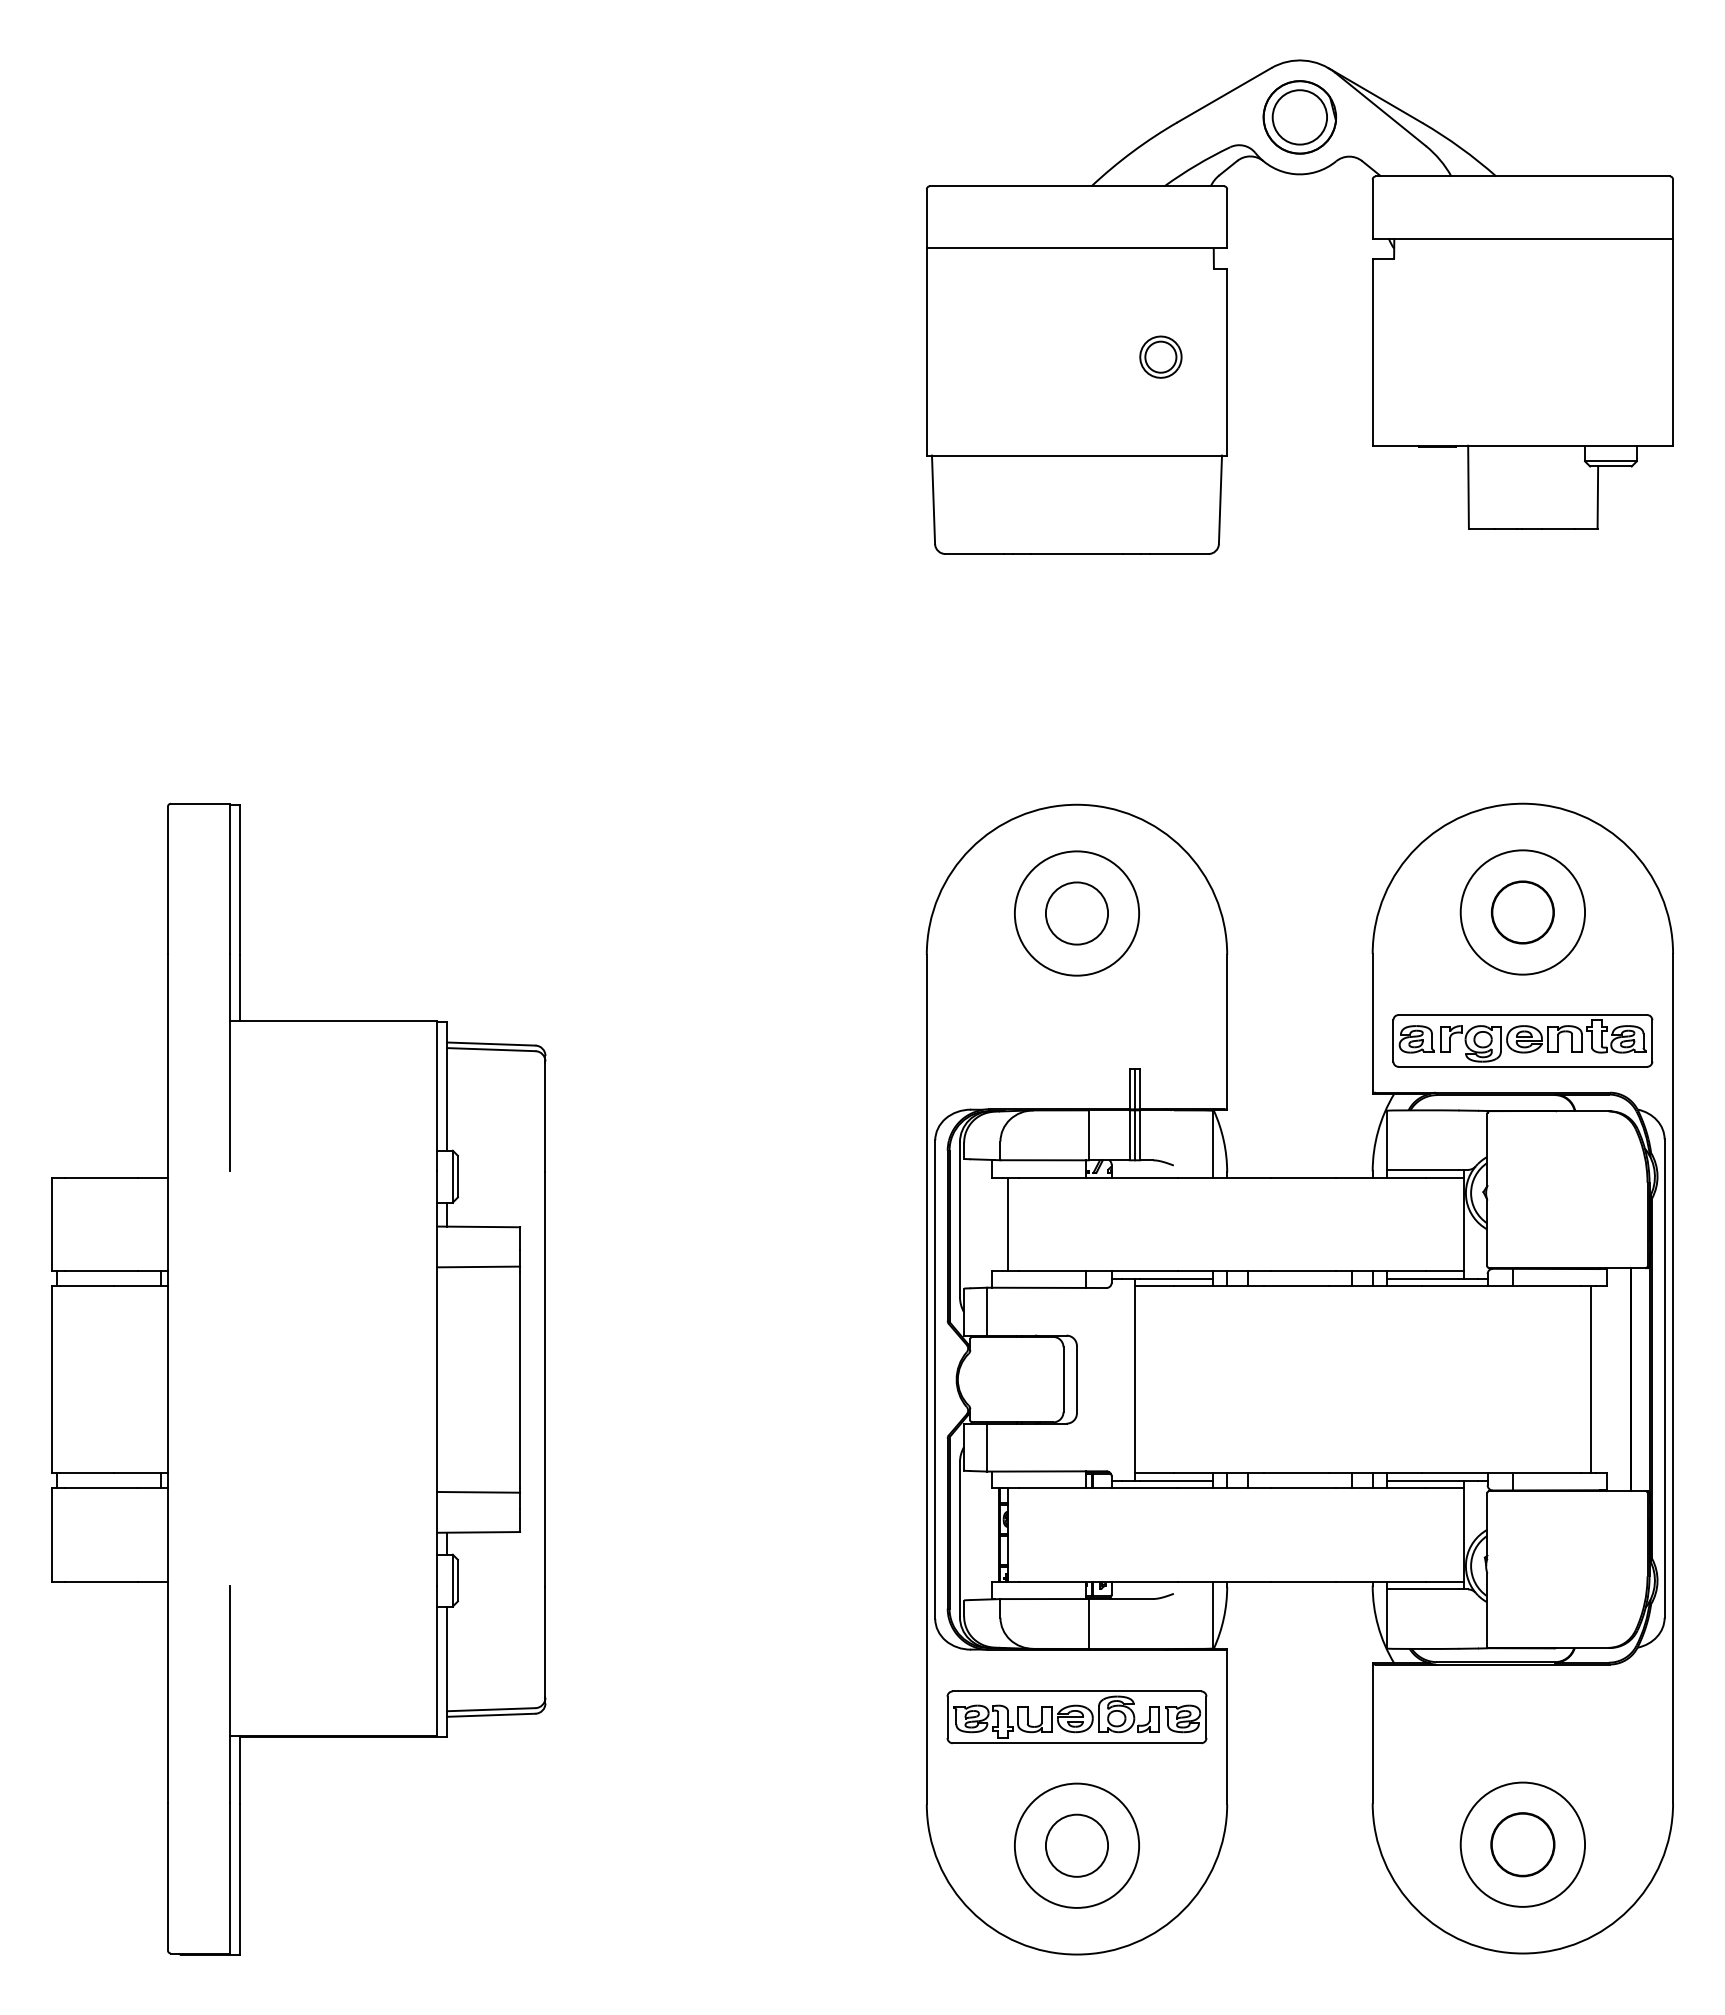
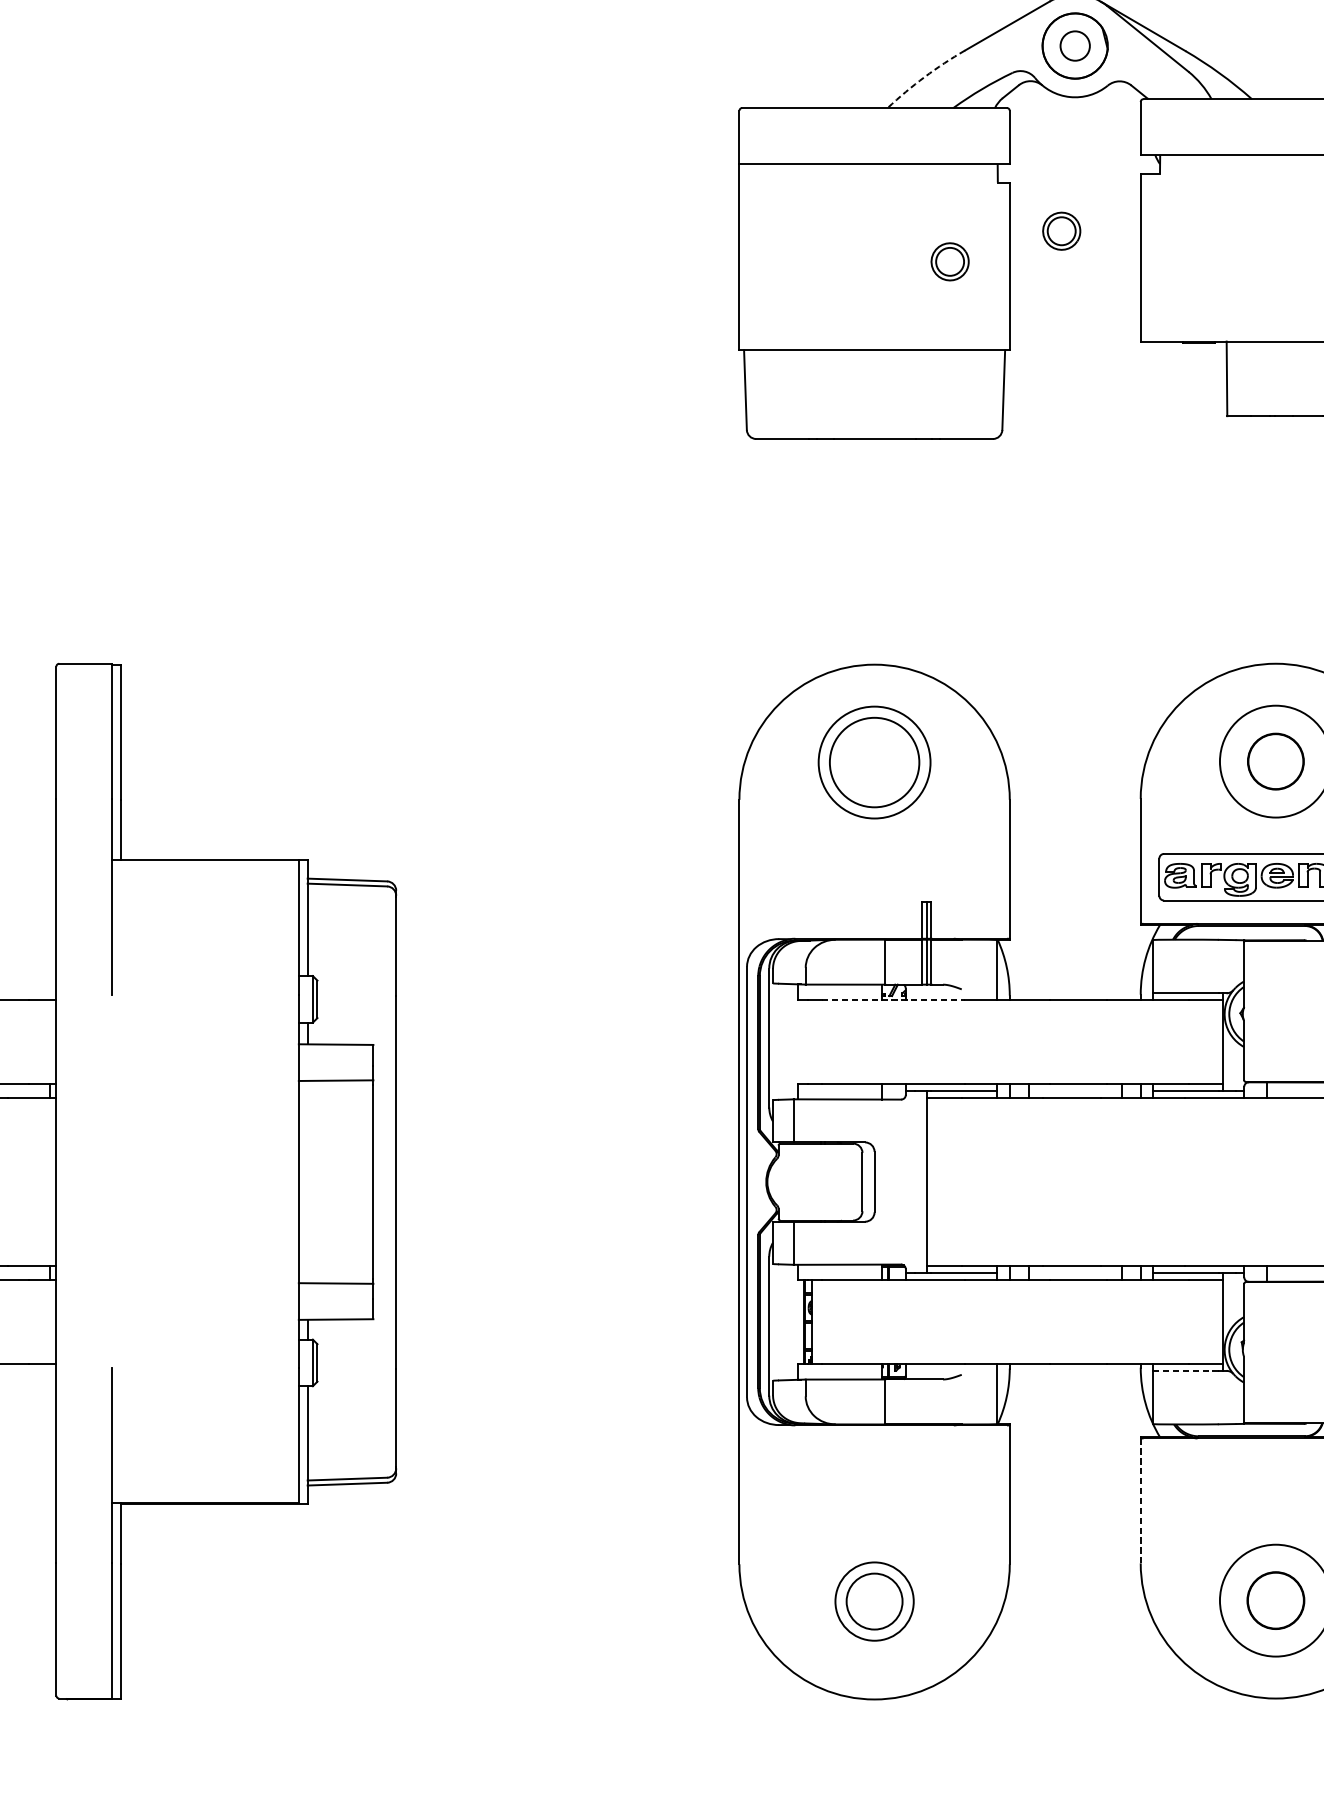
circle: (1299, 117) -> (1074, 46), size x0.6
arc: (1132, 151) -> (924, 76), solid -> dashed
part: (1284, 322) -> (1061, 230), added
circle: (1076, 913) -> (874, 762), size x1.6
line: (1098, 1177) -> (893, 1000), solid -> dashed
line: (1007, 1223) -> (812, 1041), removed
line: (1422, 1589) -> (1185, 1370), solid -> dashed
part: (1076, 1716) -> (874, 1485), removed
line: (1372, 1734) -> (1140, 1501), solid -> dashed
circle: (1076, 1845) -> (874, 1601), size x0.7

